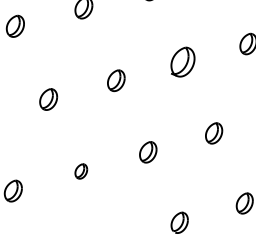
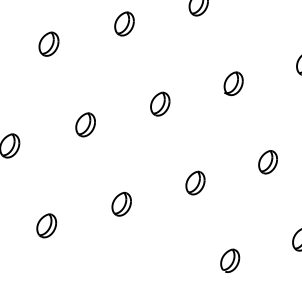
part: (182, 62) -> (233, 83), size x0.71
part: (81, 170) -> (121, 203), size x1.43

